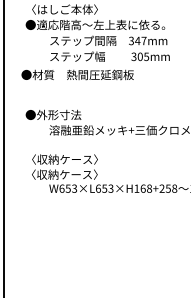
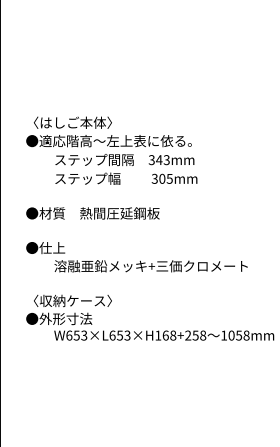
text: (143, 41) -> (166, 160), 347mm -> 343mm
text: (77, 75) -> (92, 213), moved
text: (58, 114) -> (65, 247), ●外形寸法 -> ●仕上
text: (61, 174) -> (68, 318), 〈収納ケース〉 -> ●外形寸法

